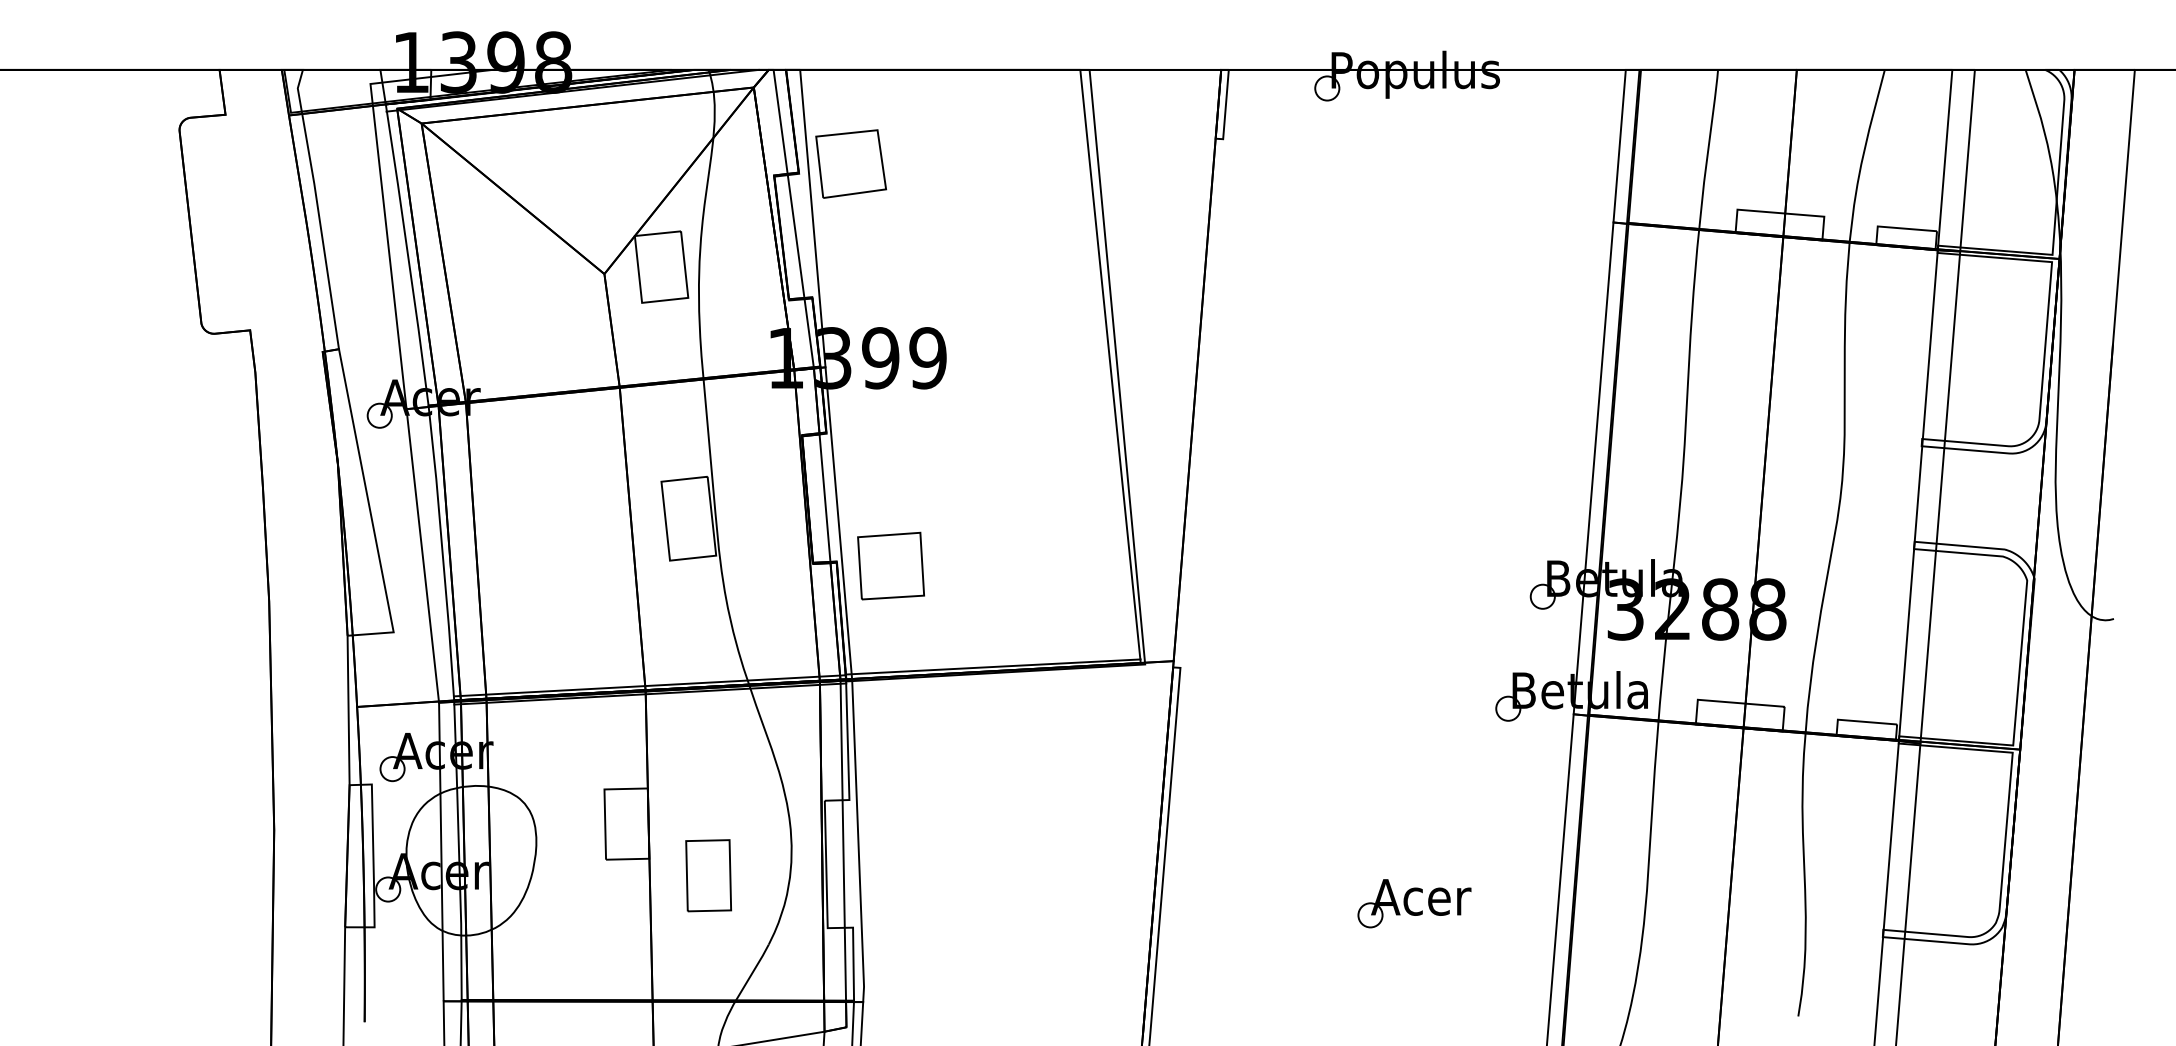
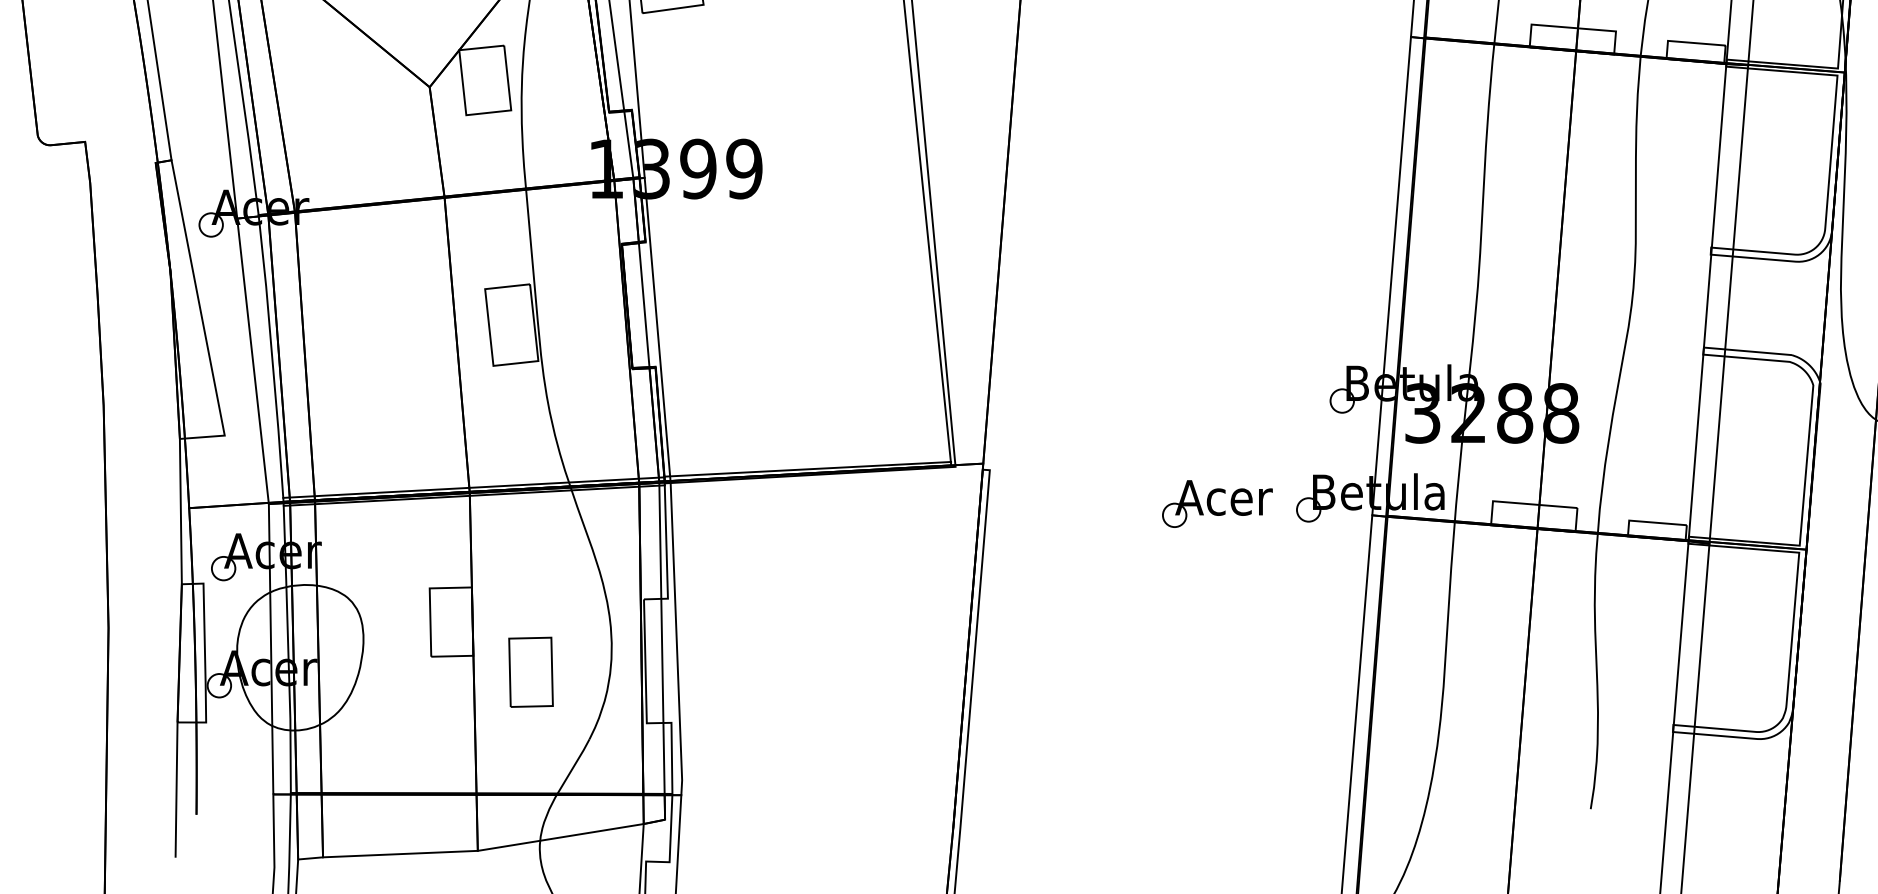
part: (890, 565) -> (707, 370), removed
part: (1408, 905) -> (1211, 505), moved

